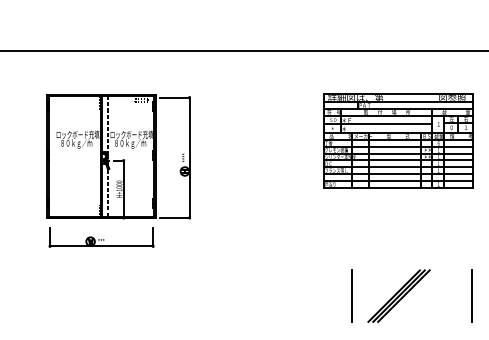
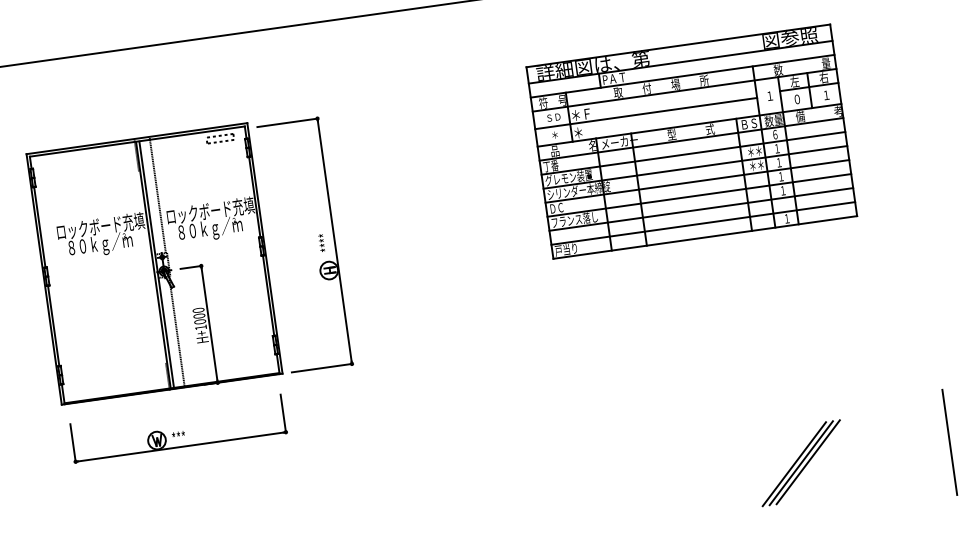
part: (398, 140) -> (692, 140), moved
line: (351, 295) -> (704, 475), removed
part: (398, 295) -> (800, 462), size x0.7

